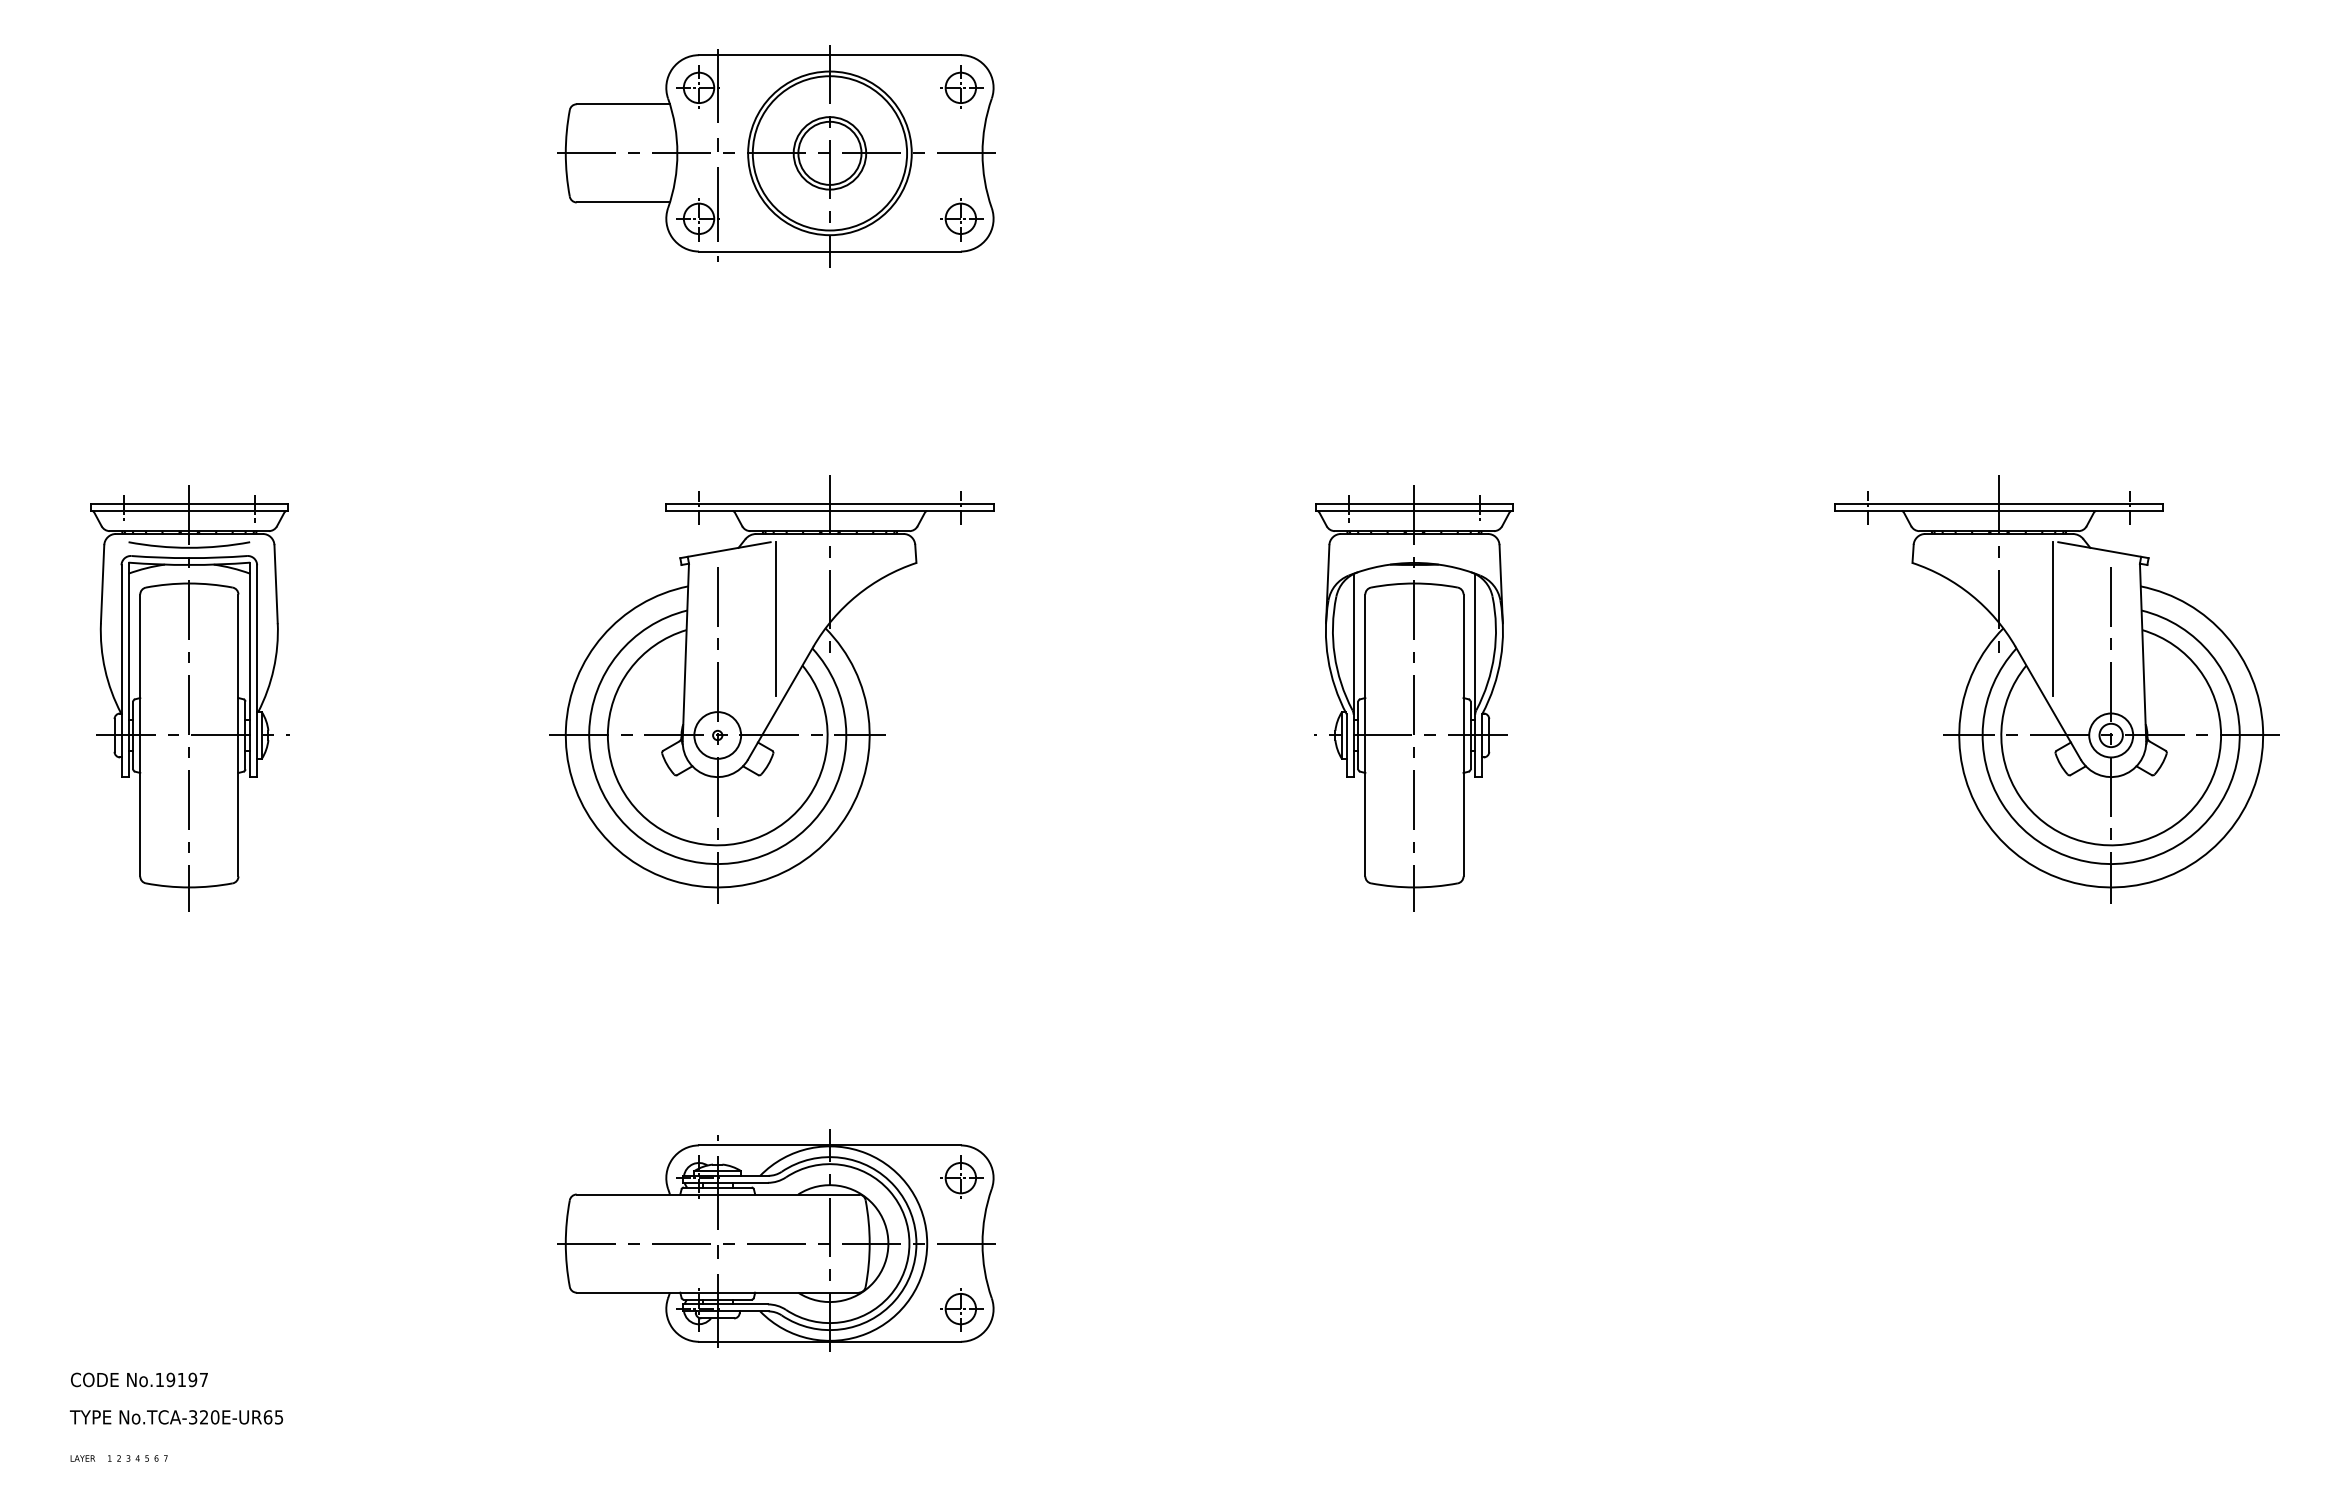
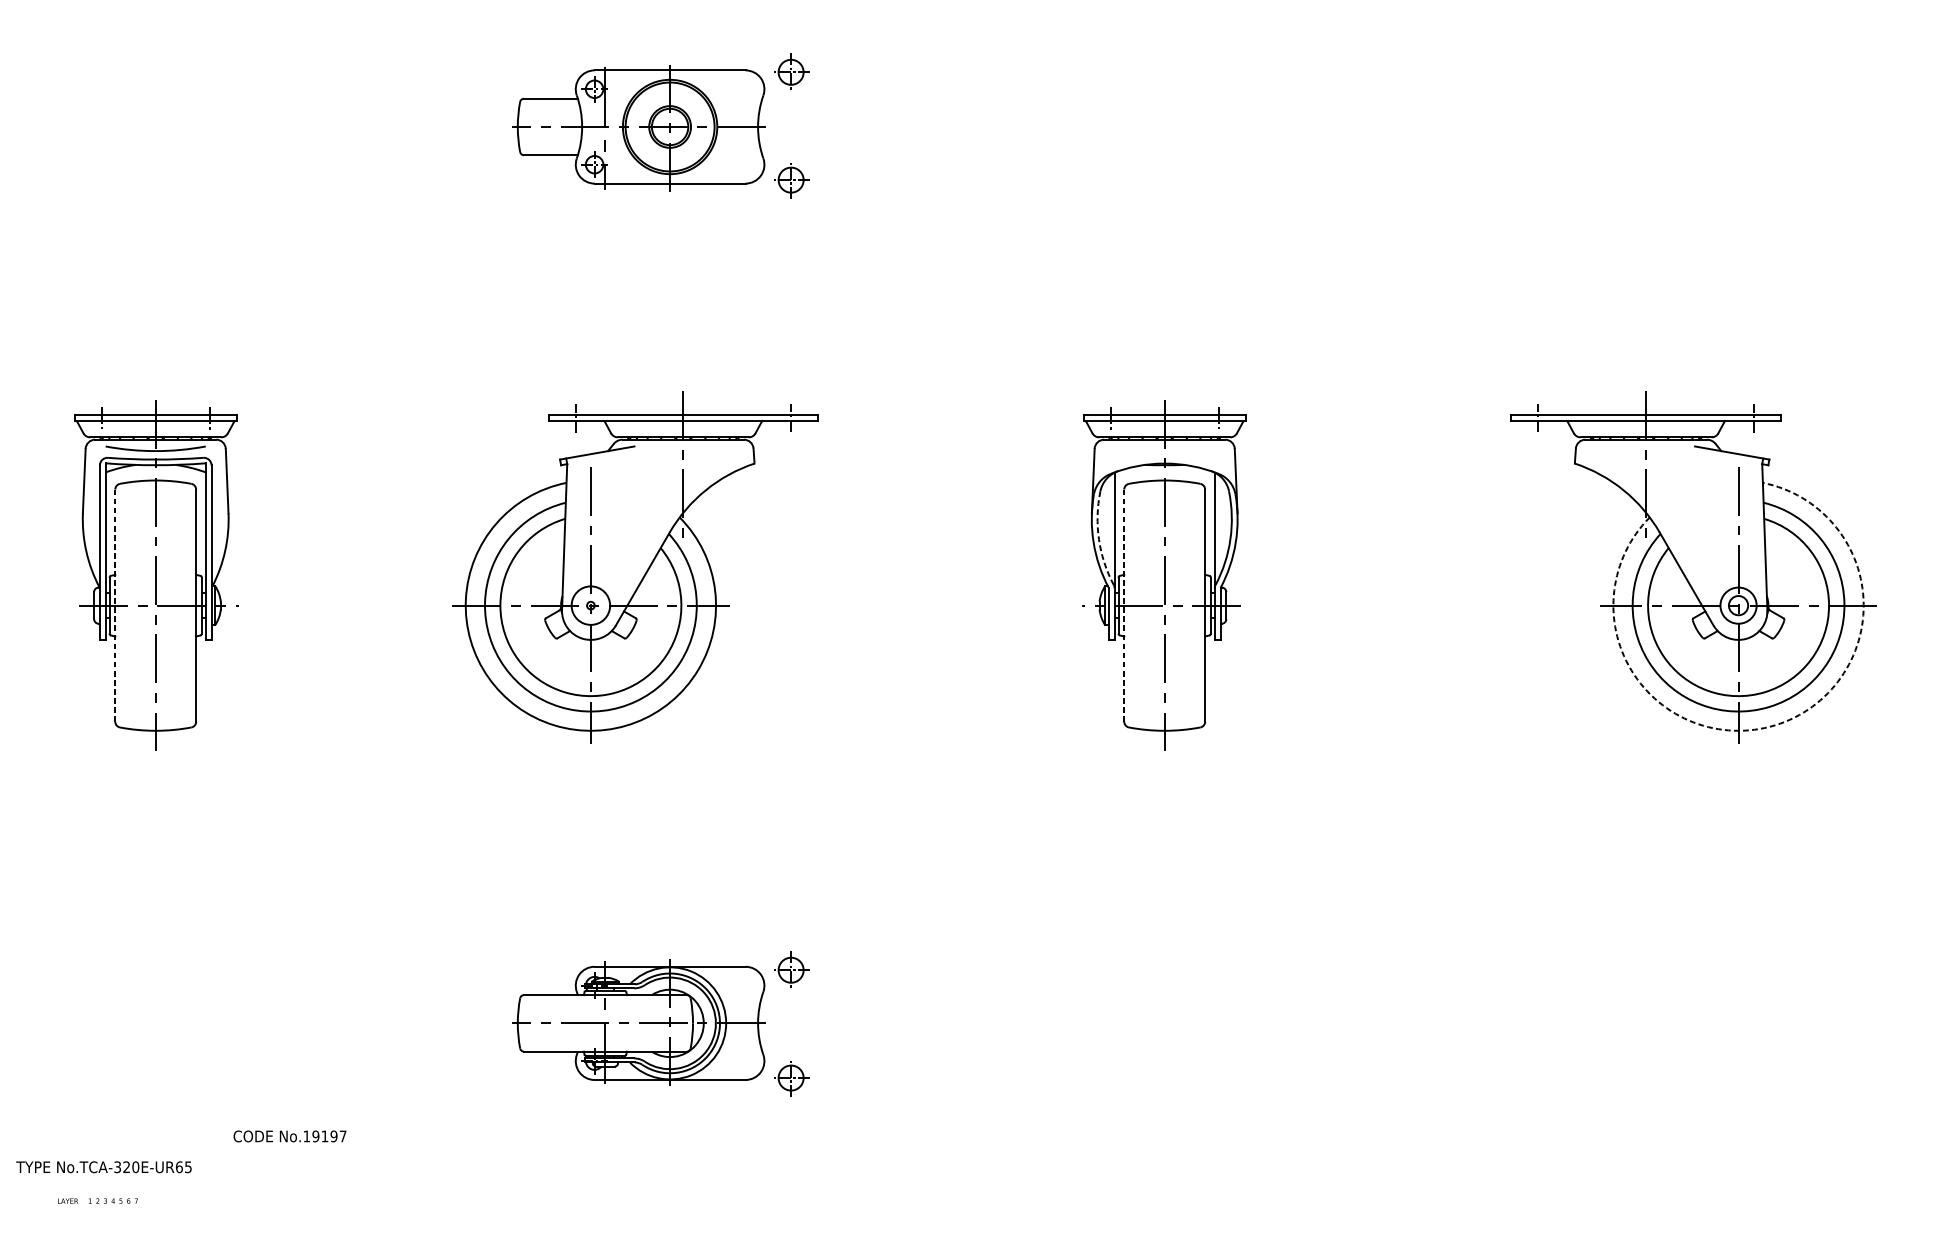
part: (776, 156) -> (639, 128), size x0.7
line: (775, 619) -> (638, 510), removed
line: (2053, 619) -> (1691, 510), removed
arc: (1334, 654) -> (1098, 538), solid -> dashed
line: (140, 735) -> (115, 605), solid -> dashed
line: (1365, 735) -> (1124, 605), solid -> dashed
arc: (2155, 880) -> (1775, 725), solid -> dashed
part: (776, 1240) -> (639, 1021), size x0.7
text: (139, 1379) -> (290, 1136), moved
text: (175, 1417) -> (103, 1167), moved

